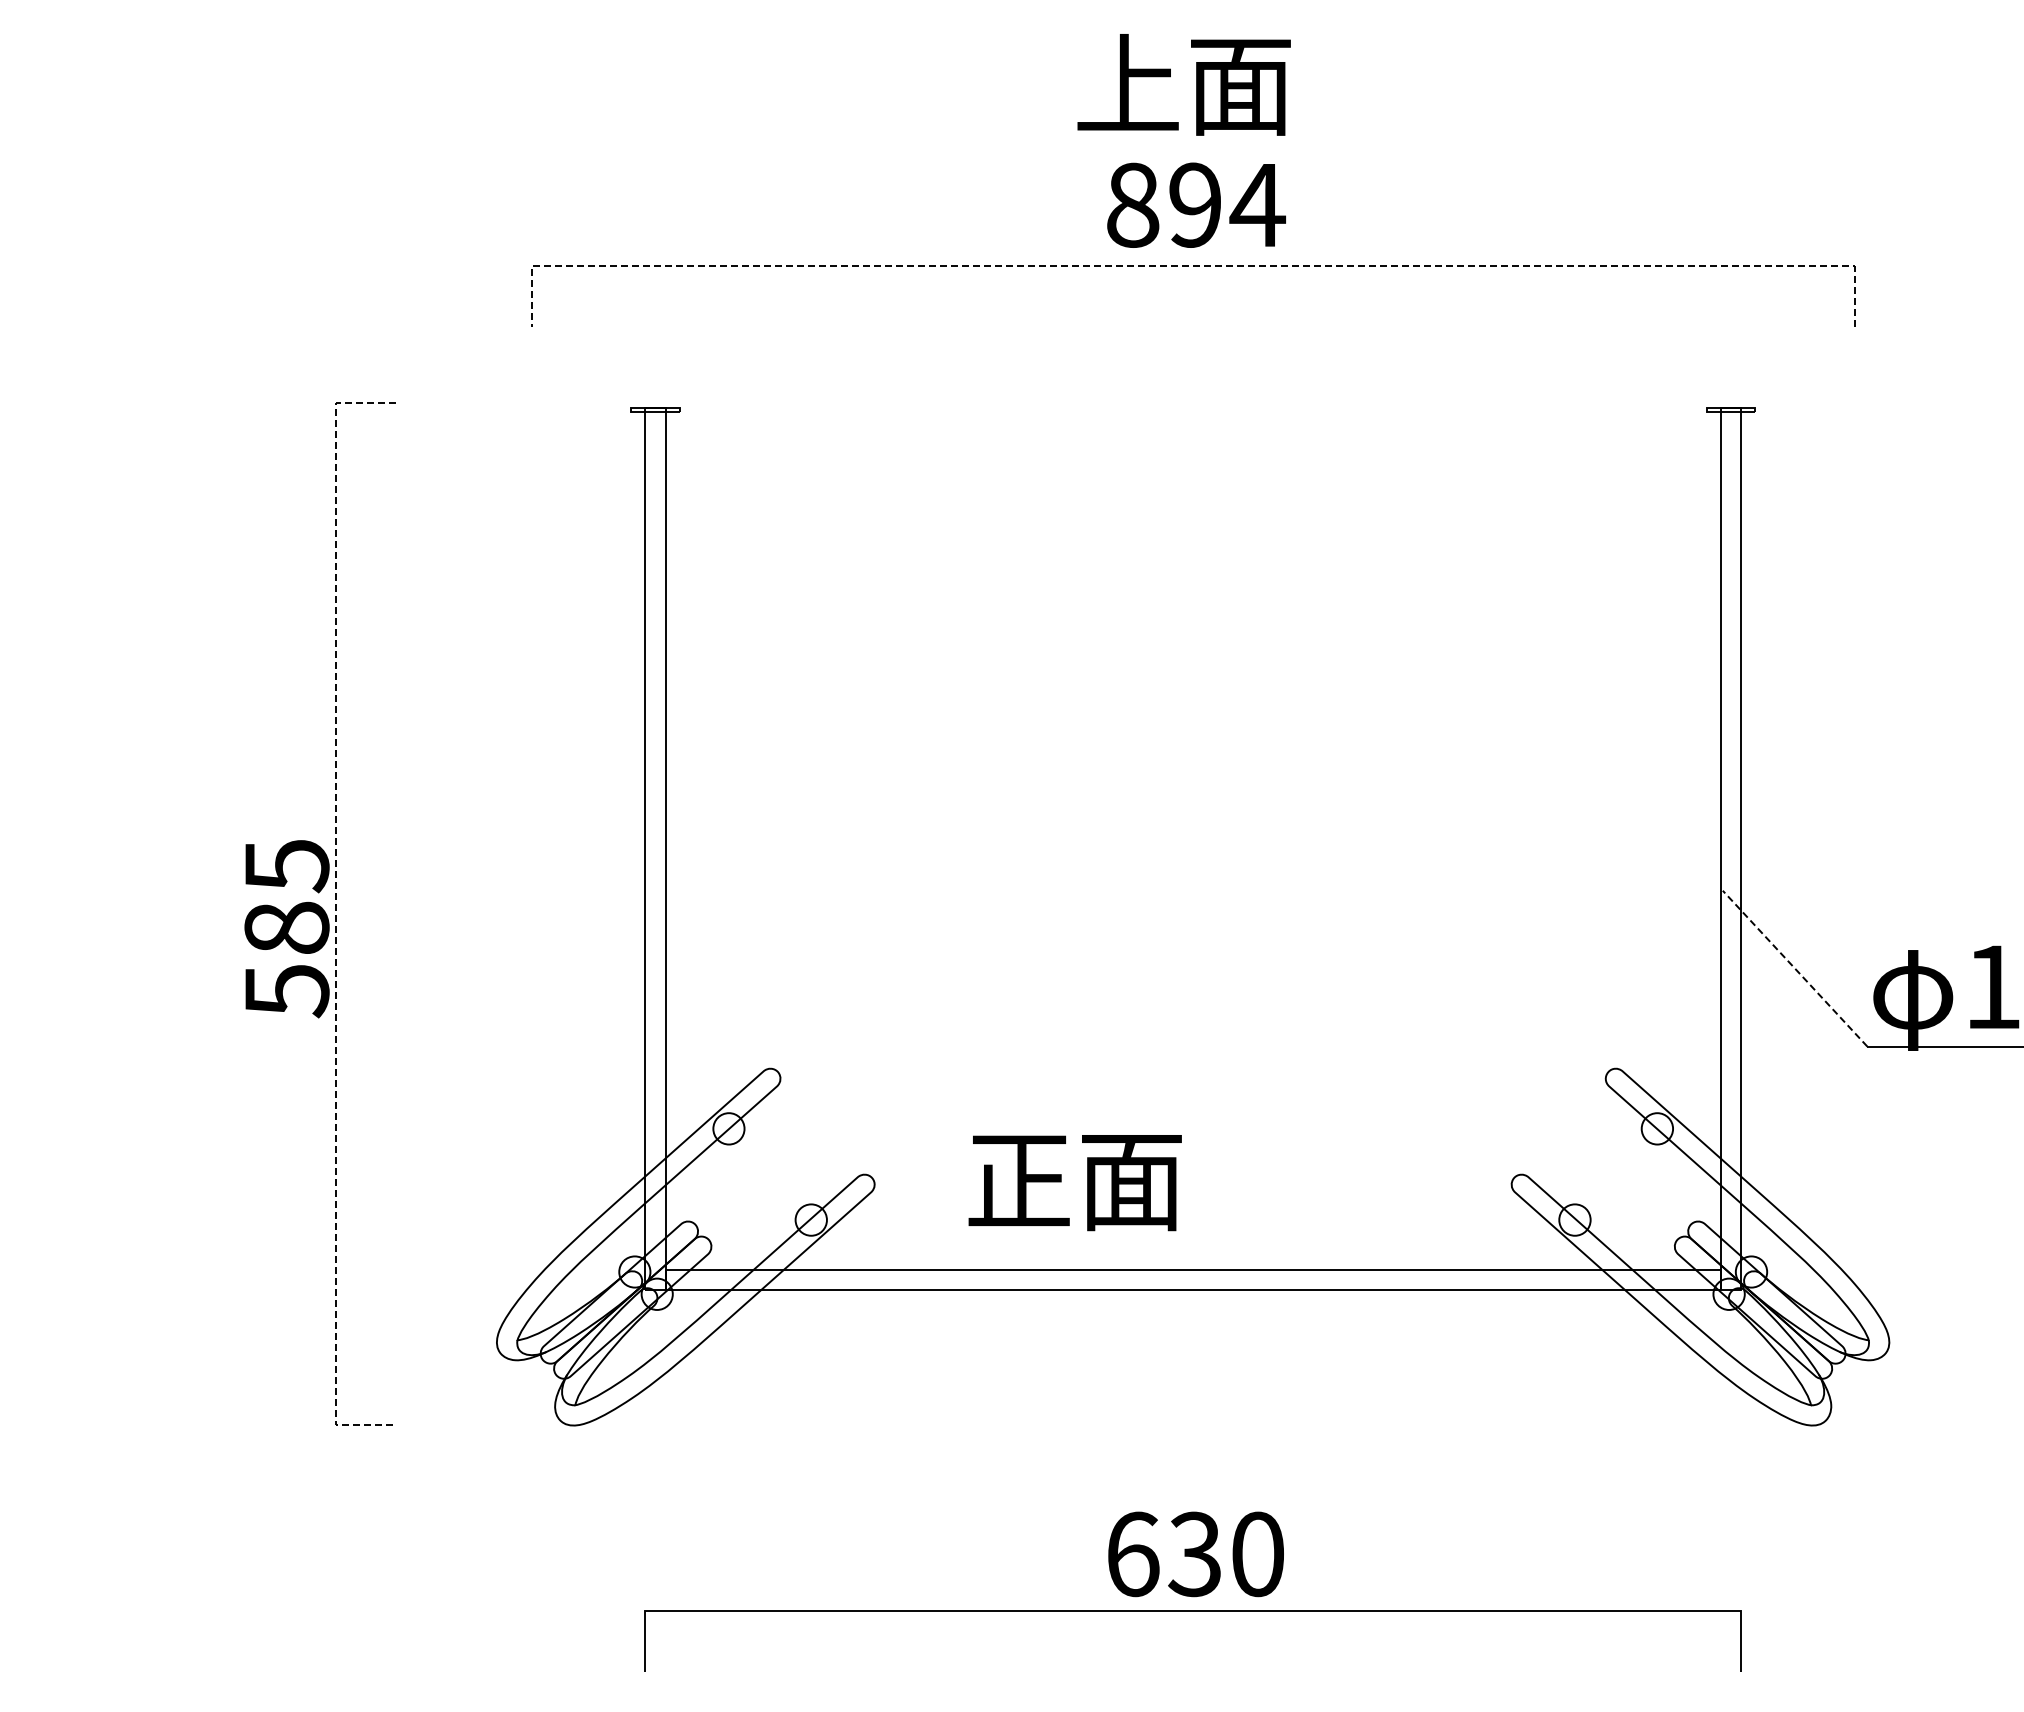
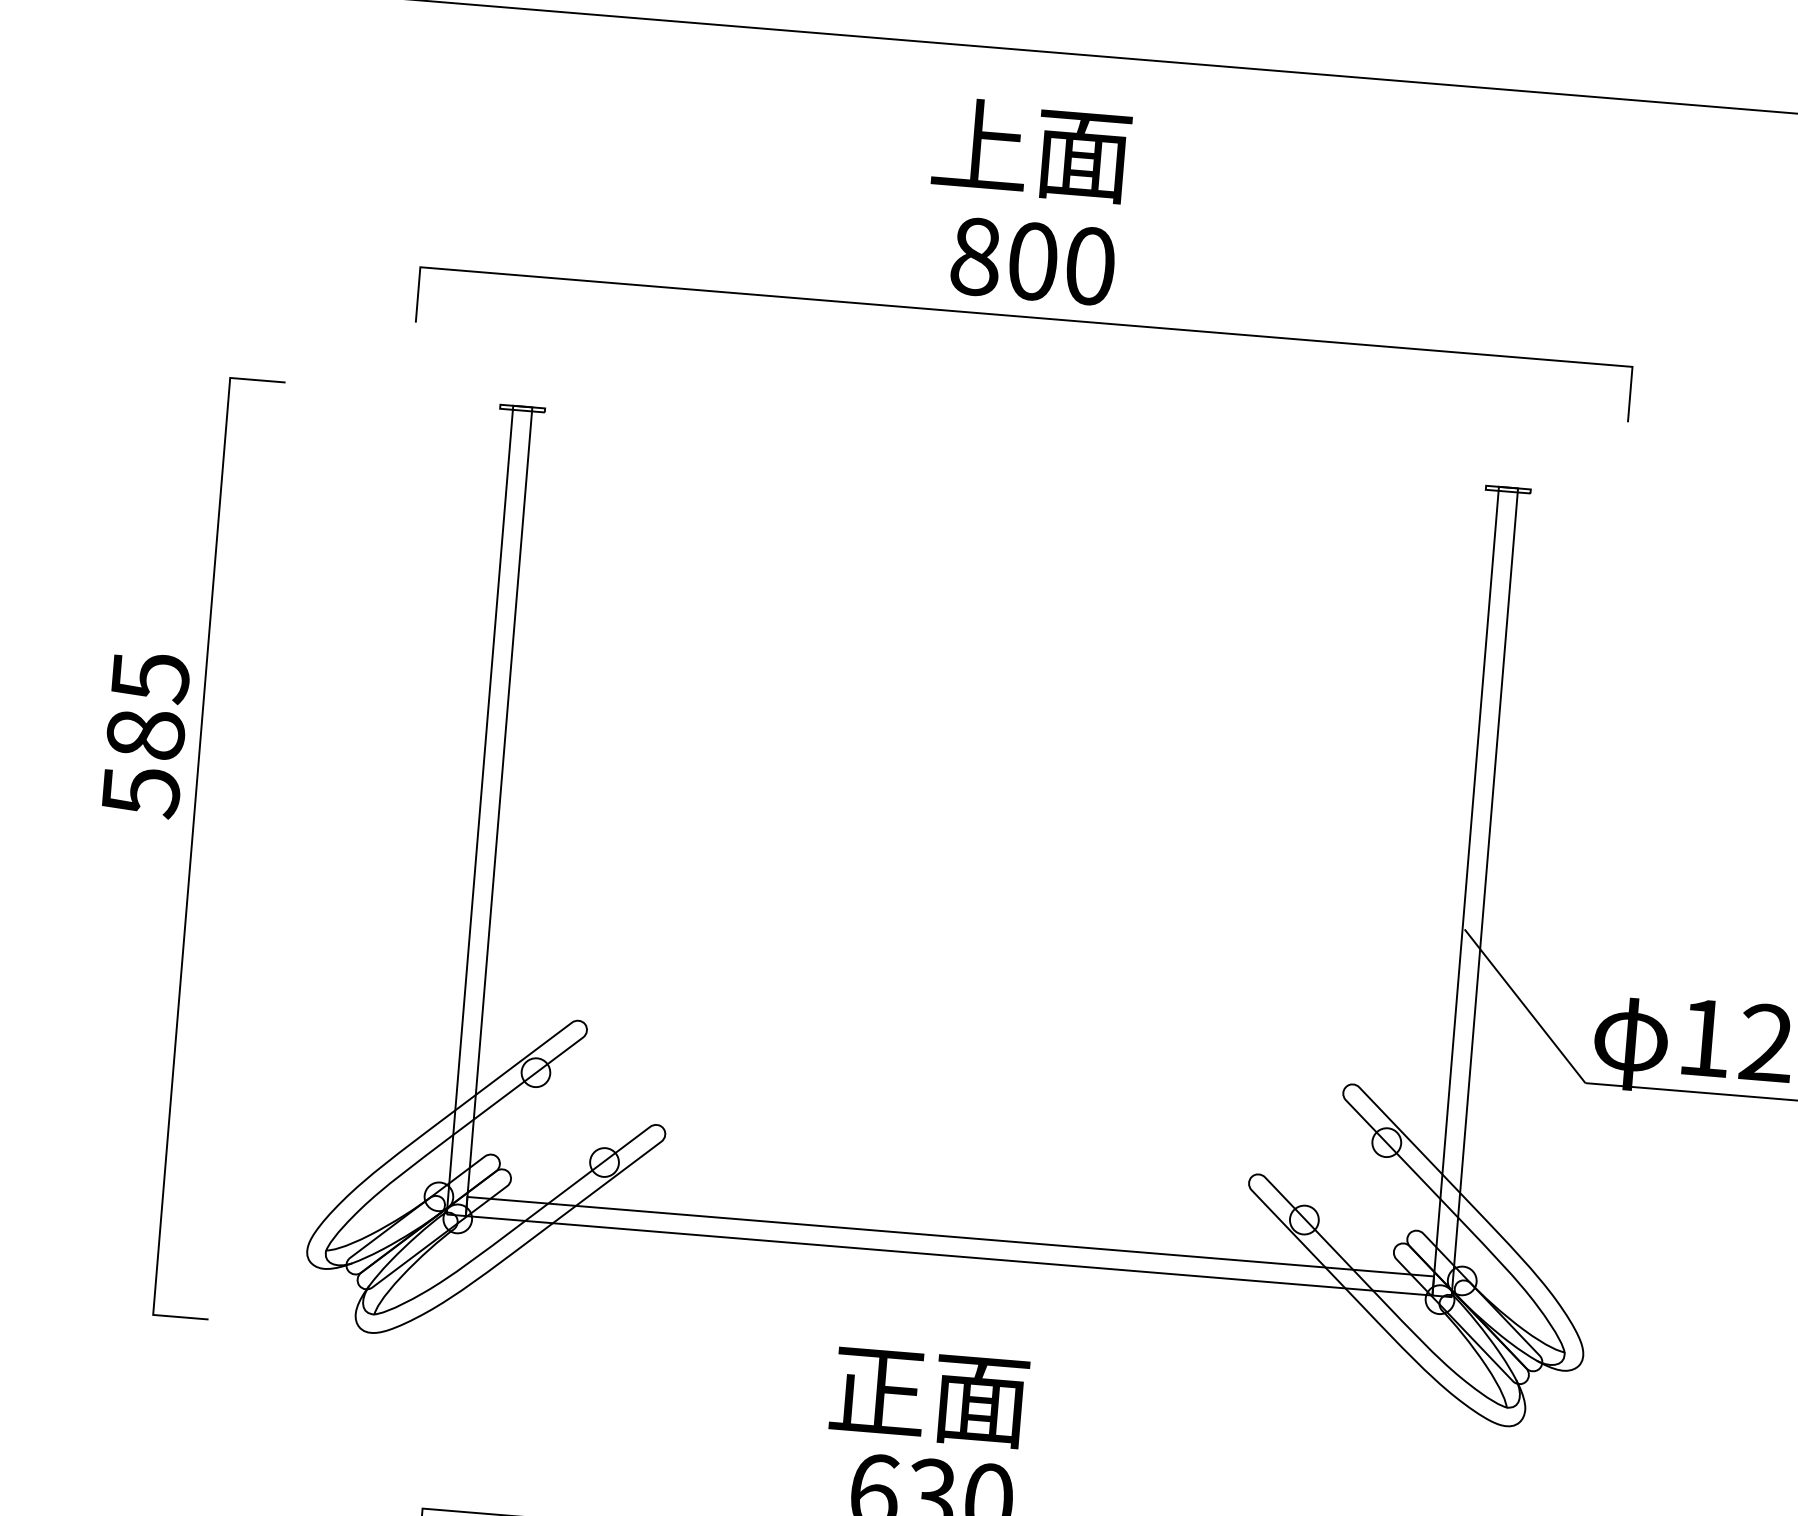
text: (1227, 204) -> (1062, 263), 894 -> 800
line: (1192, 266) -> (1025, 317), dashed -> solid
line: (335, 914) -> (191, 846), dashed -> solid
text: (286, 929) -> (145, 735), moved
line: (1794, 968) -> (1524, 1006), dashed -> solid
text: (1074, 1183) -> (928, 1398), moved

